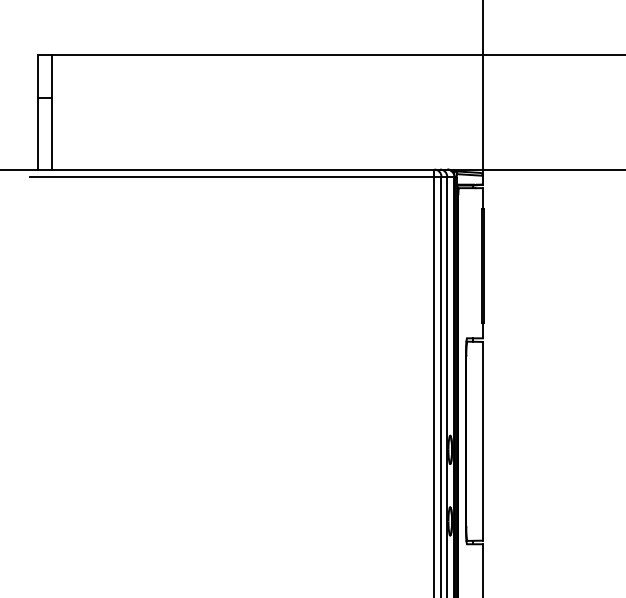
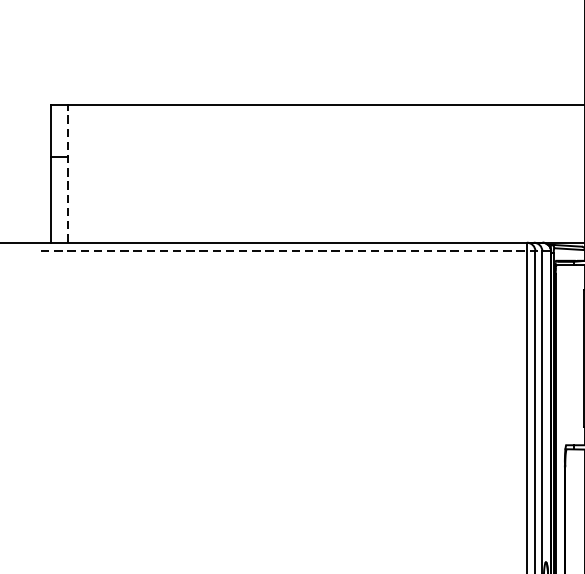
line: (52, 111) -> (68, 172), solid -> dashed
line: (241, 176) -> (295, 251), solid -> dashed

